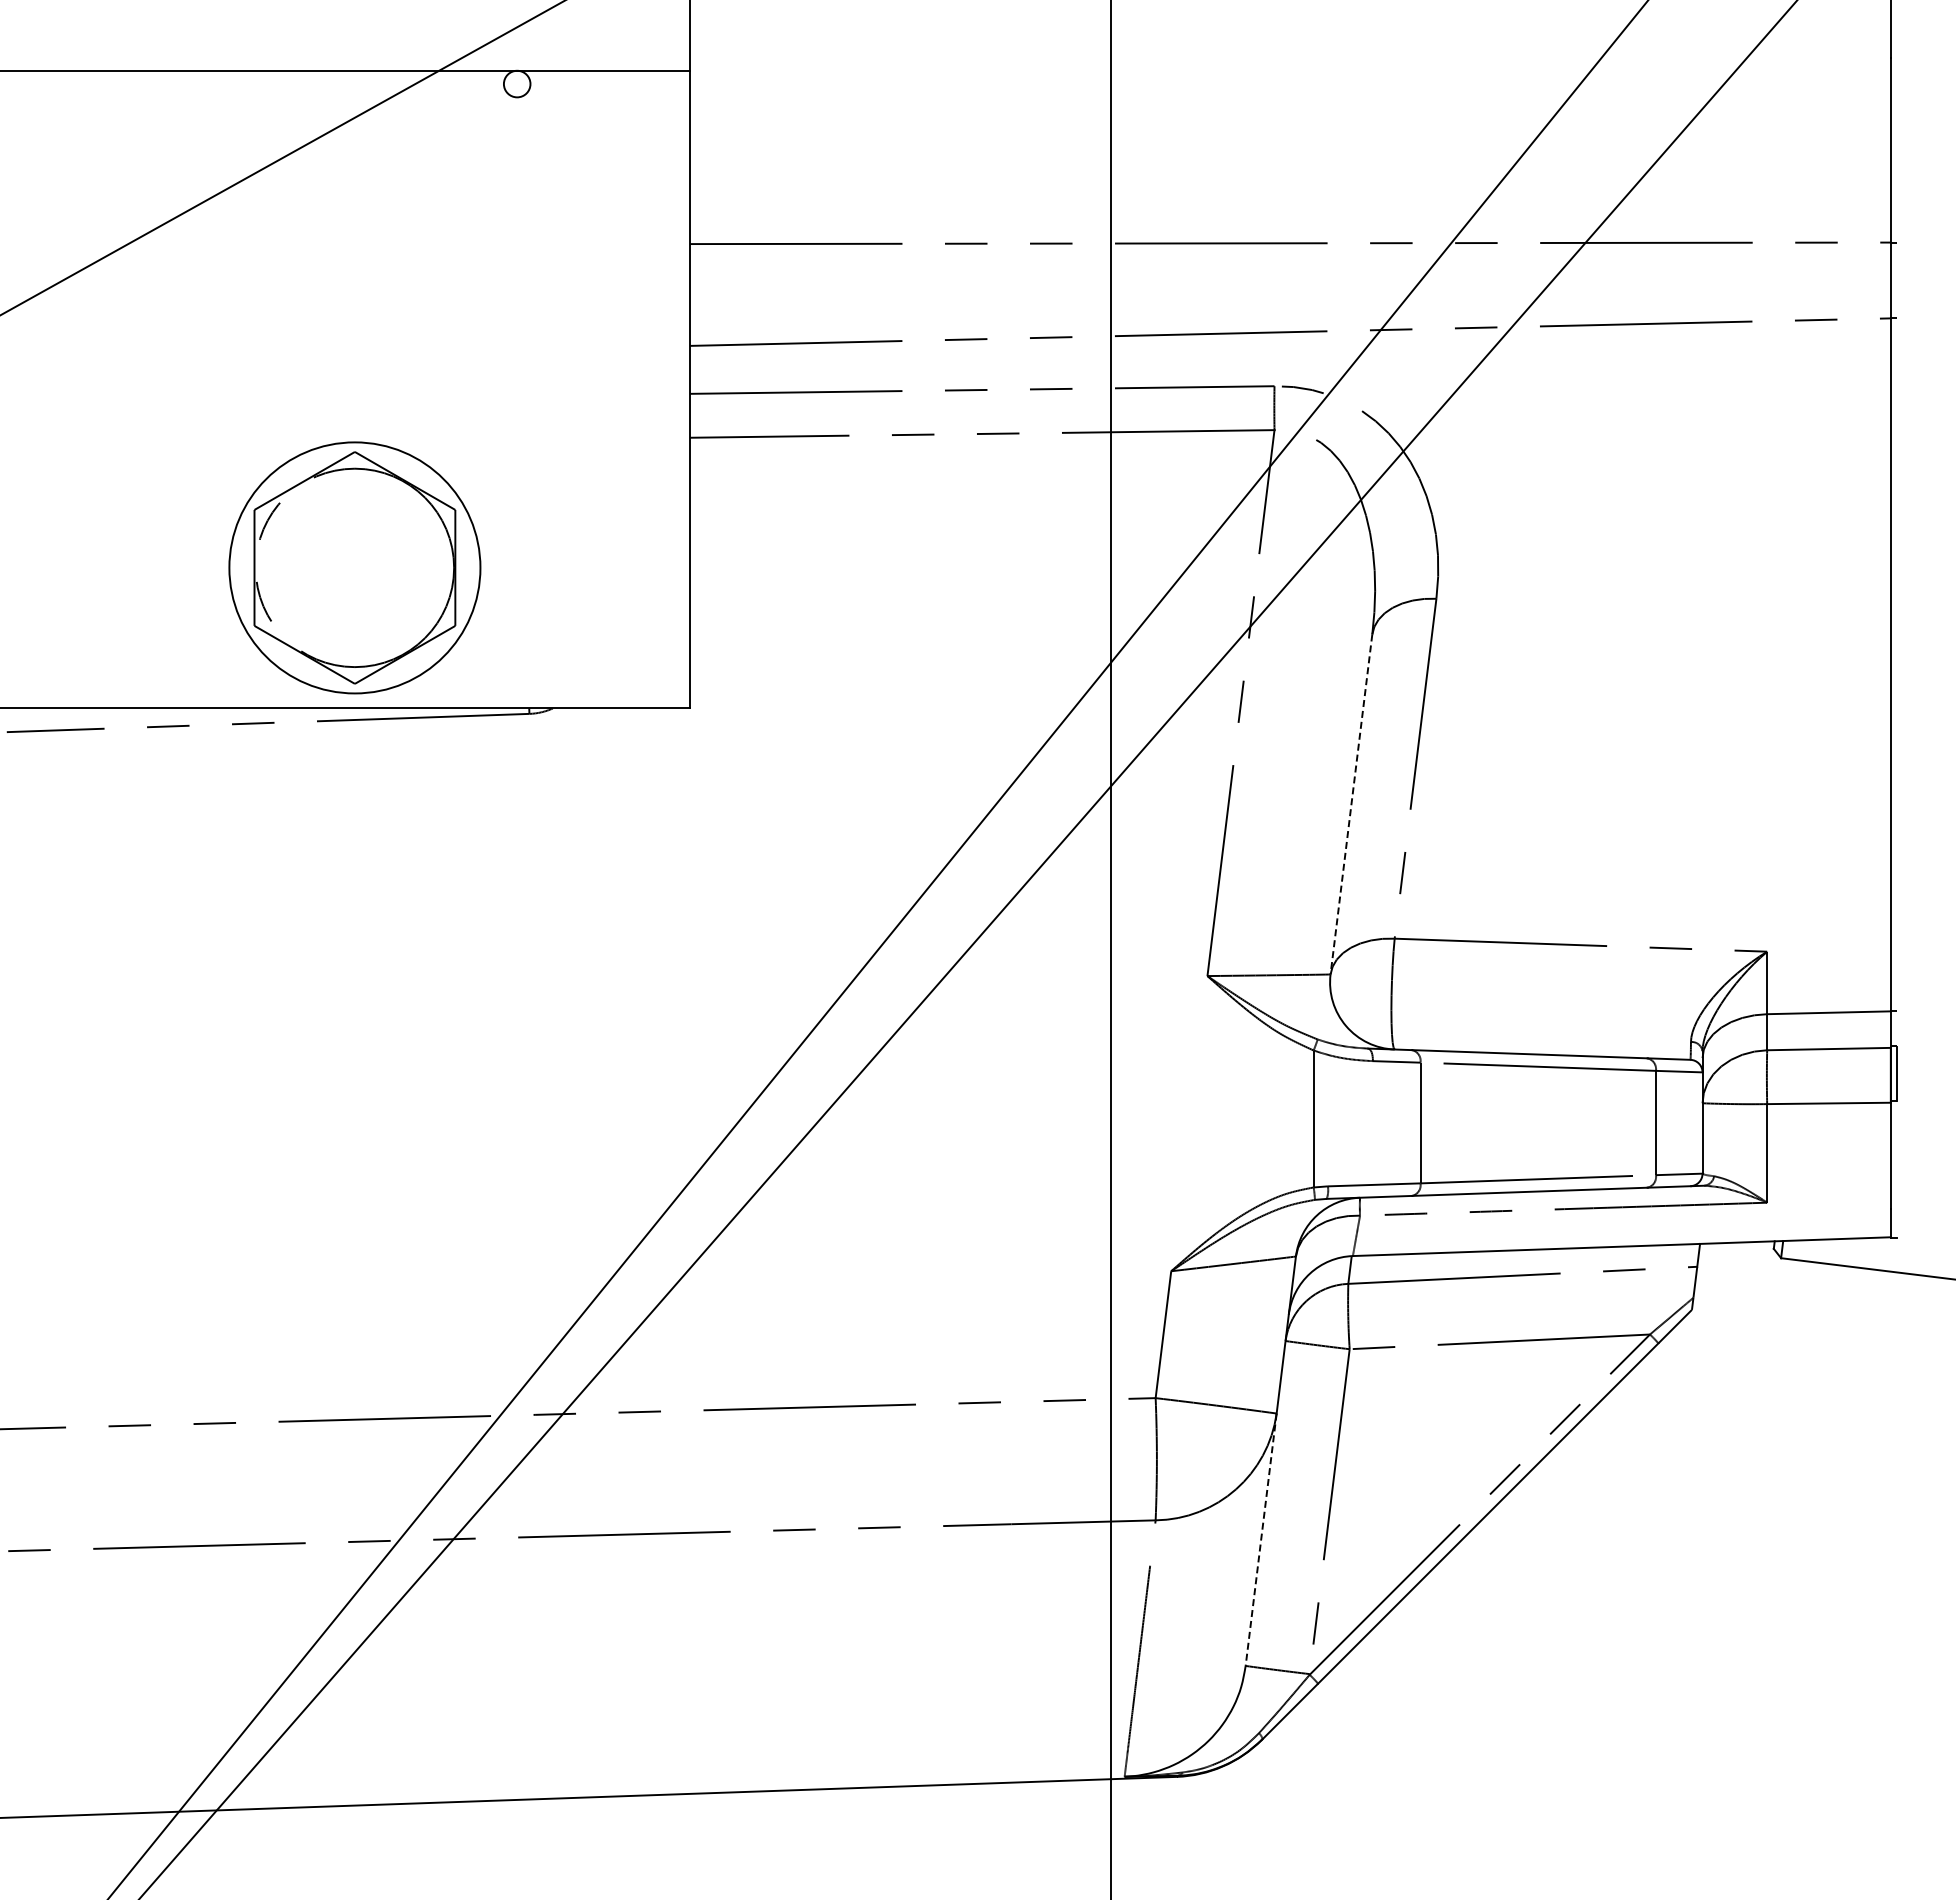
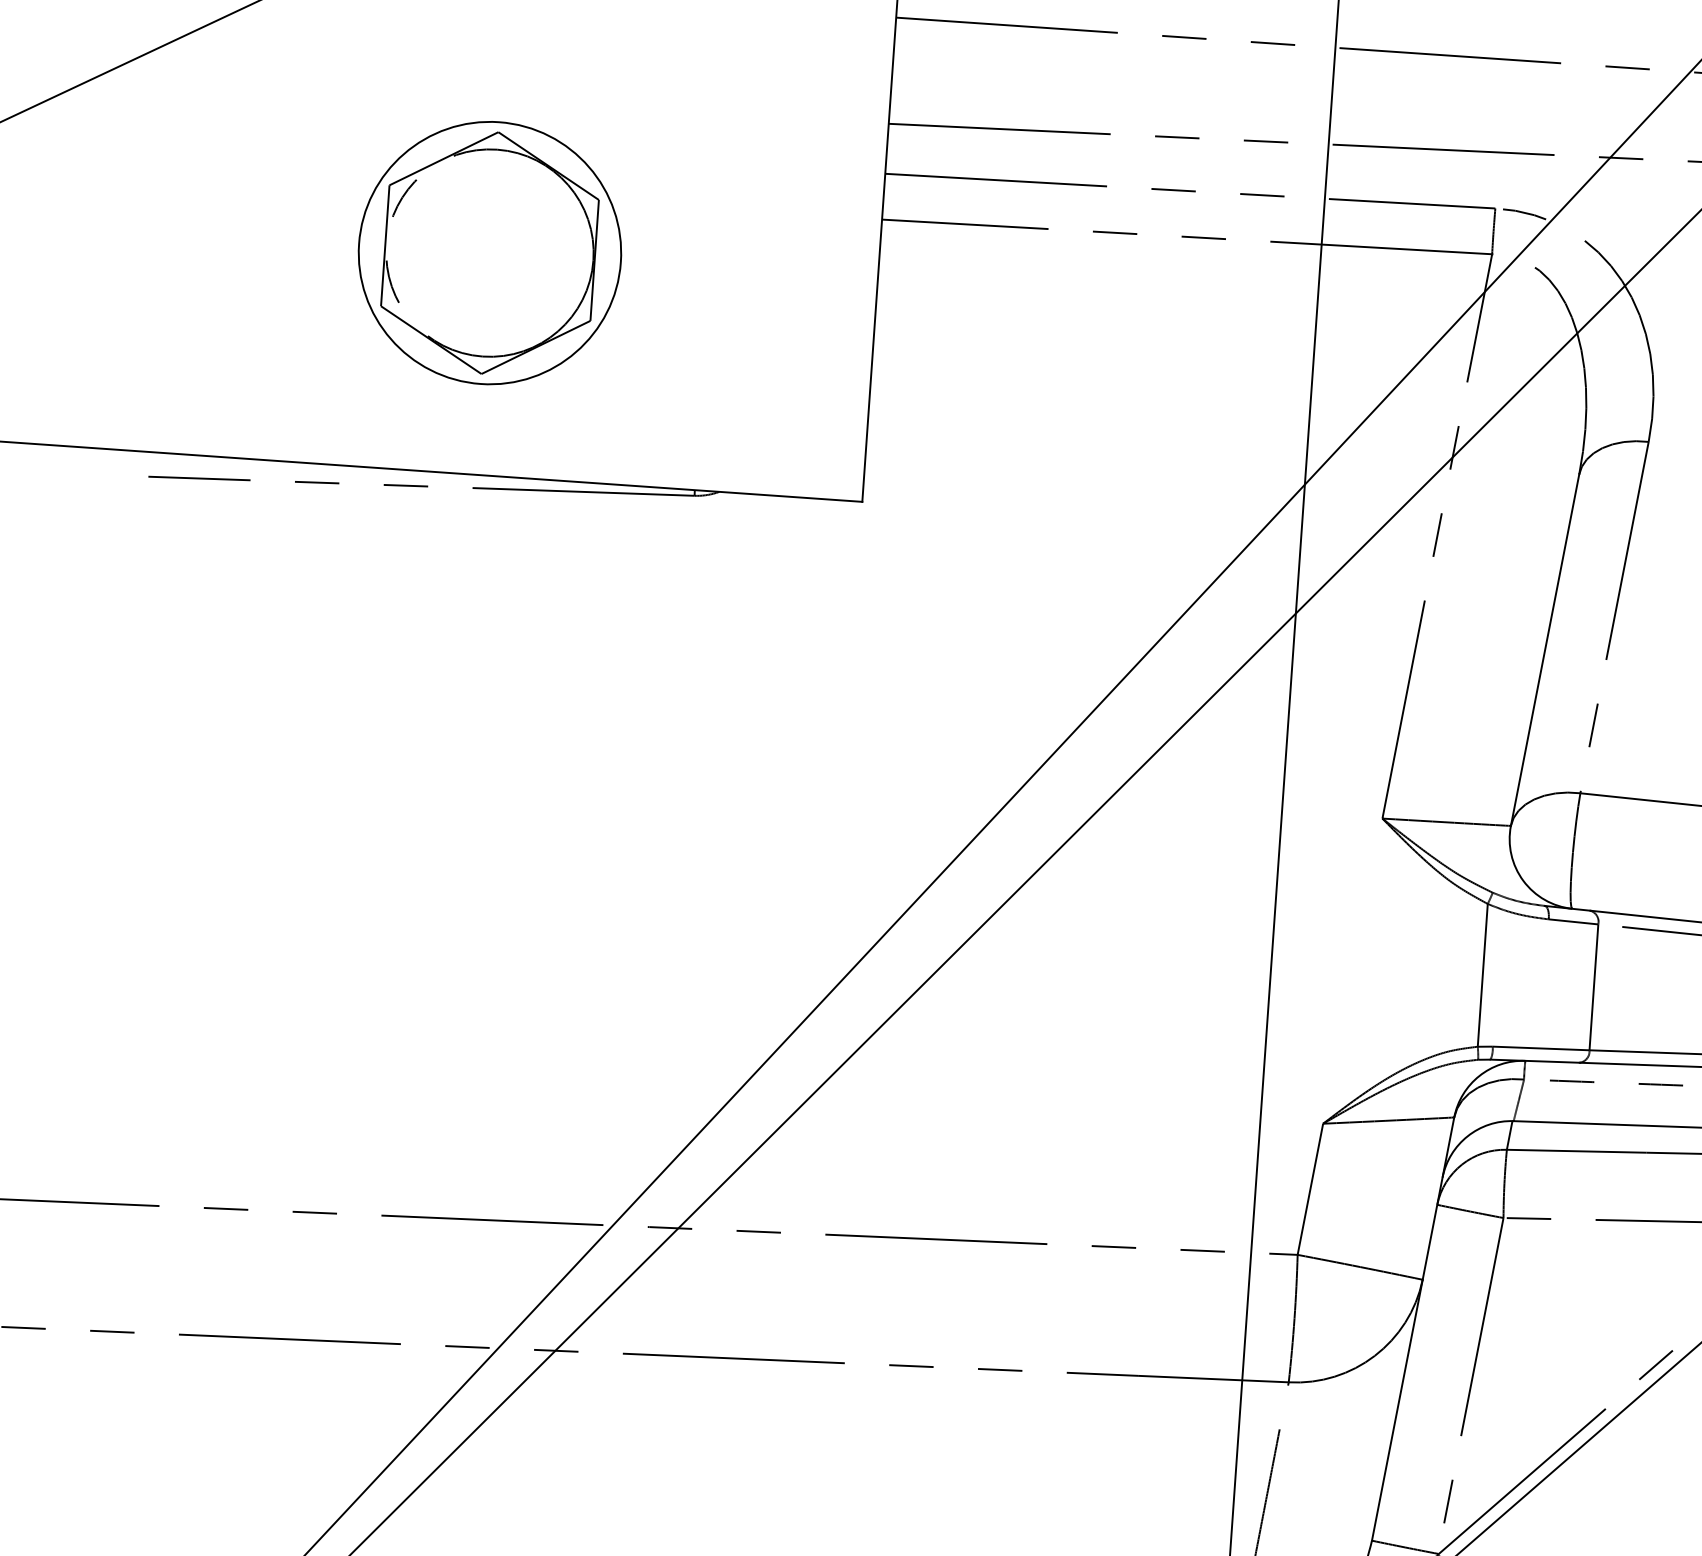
part: (354, 567) -> (489, 252), moved
line: (1351, 804) -> (1545, 650), dashed -> solid
line: (1261, 1540) -> (1397, 1411), dashed -> solid

